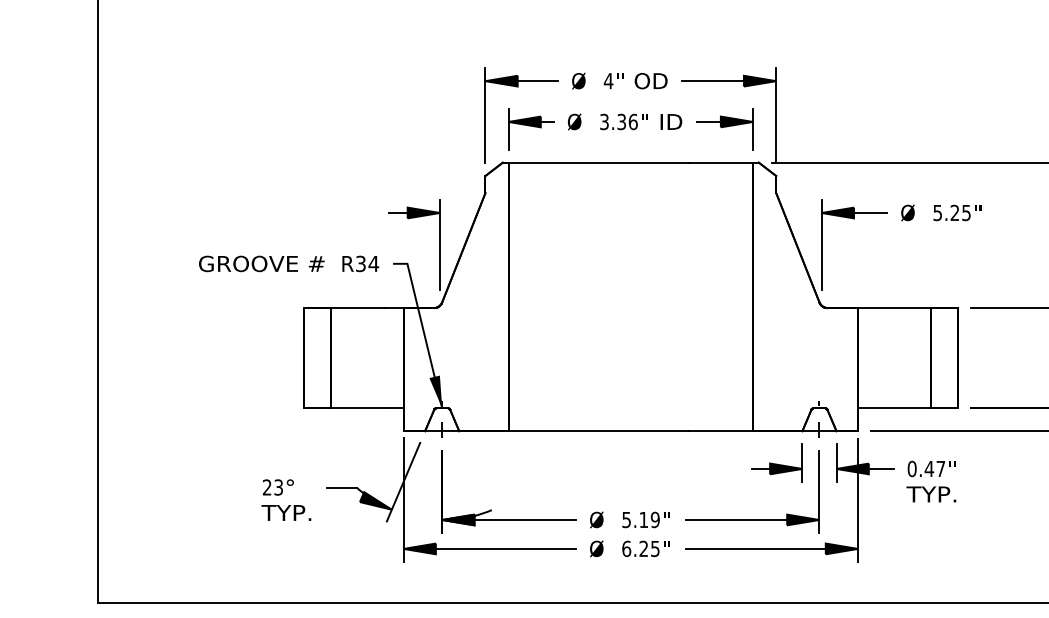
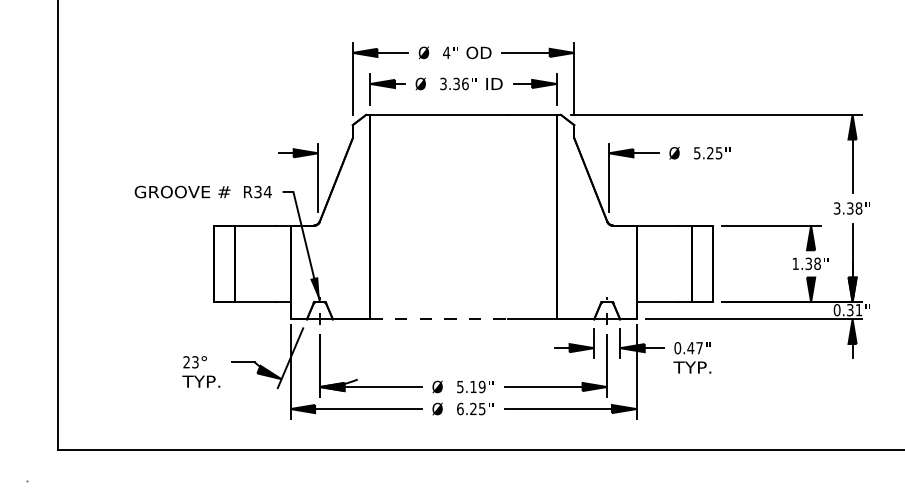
line: (599, 431) -> (439, 319), solid -> dashed

